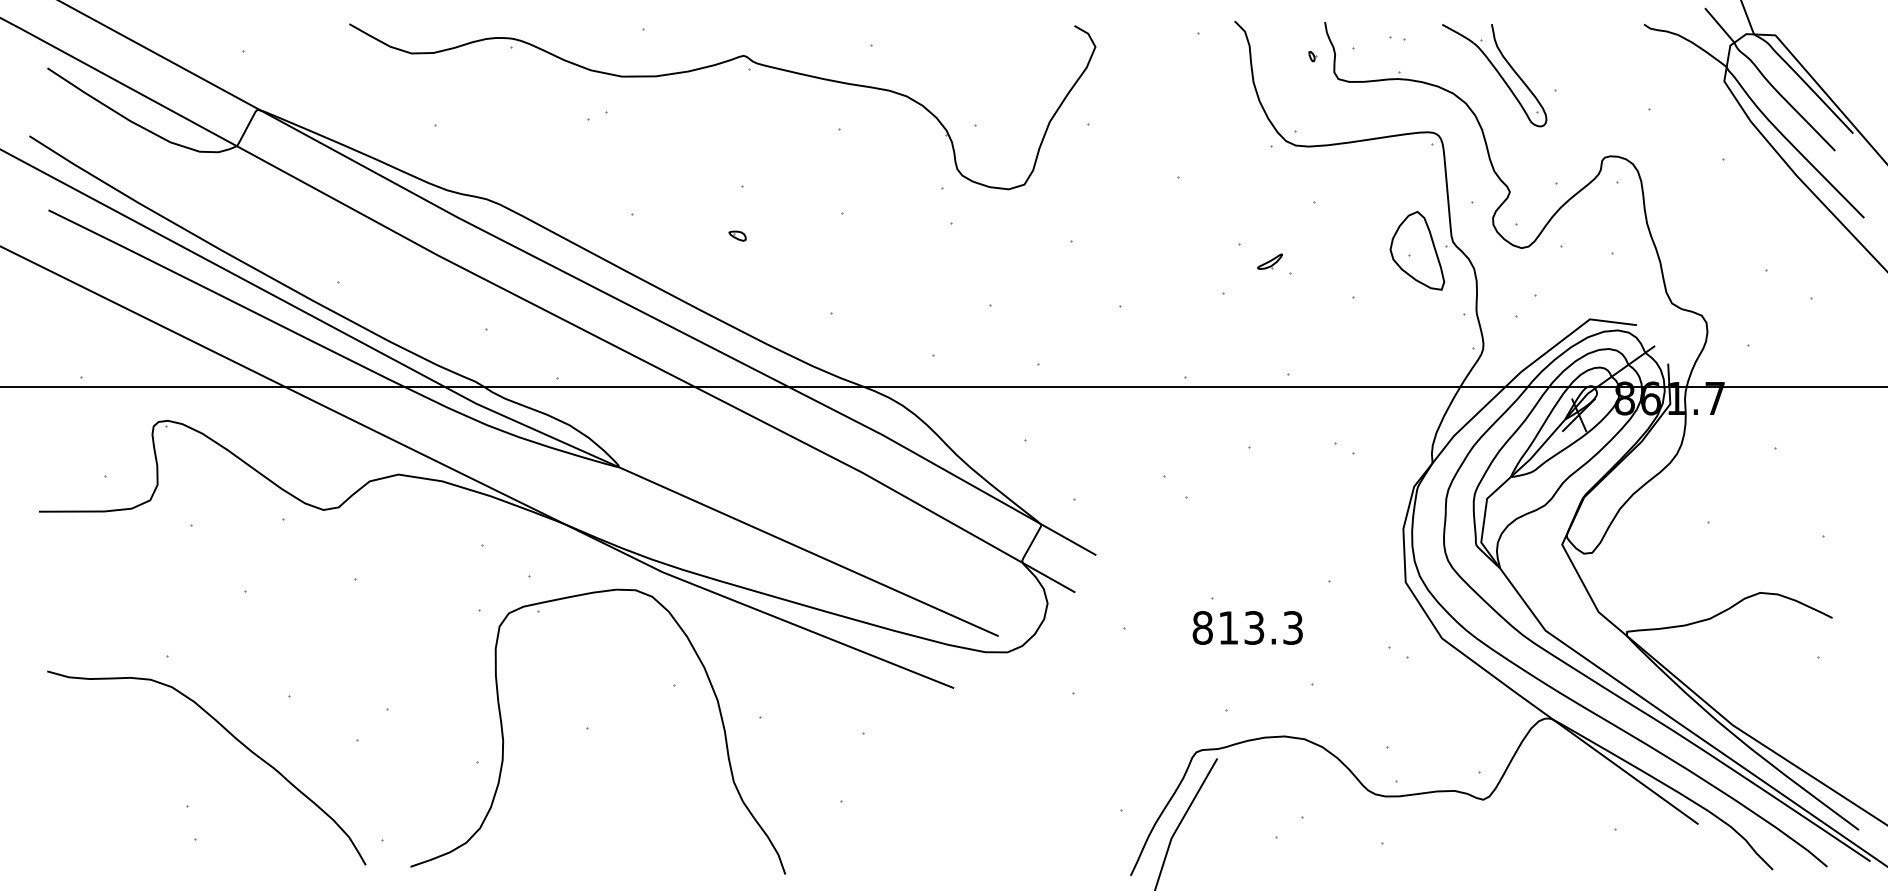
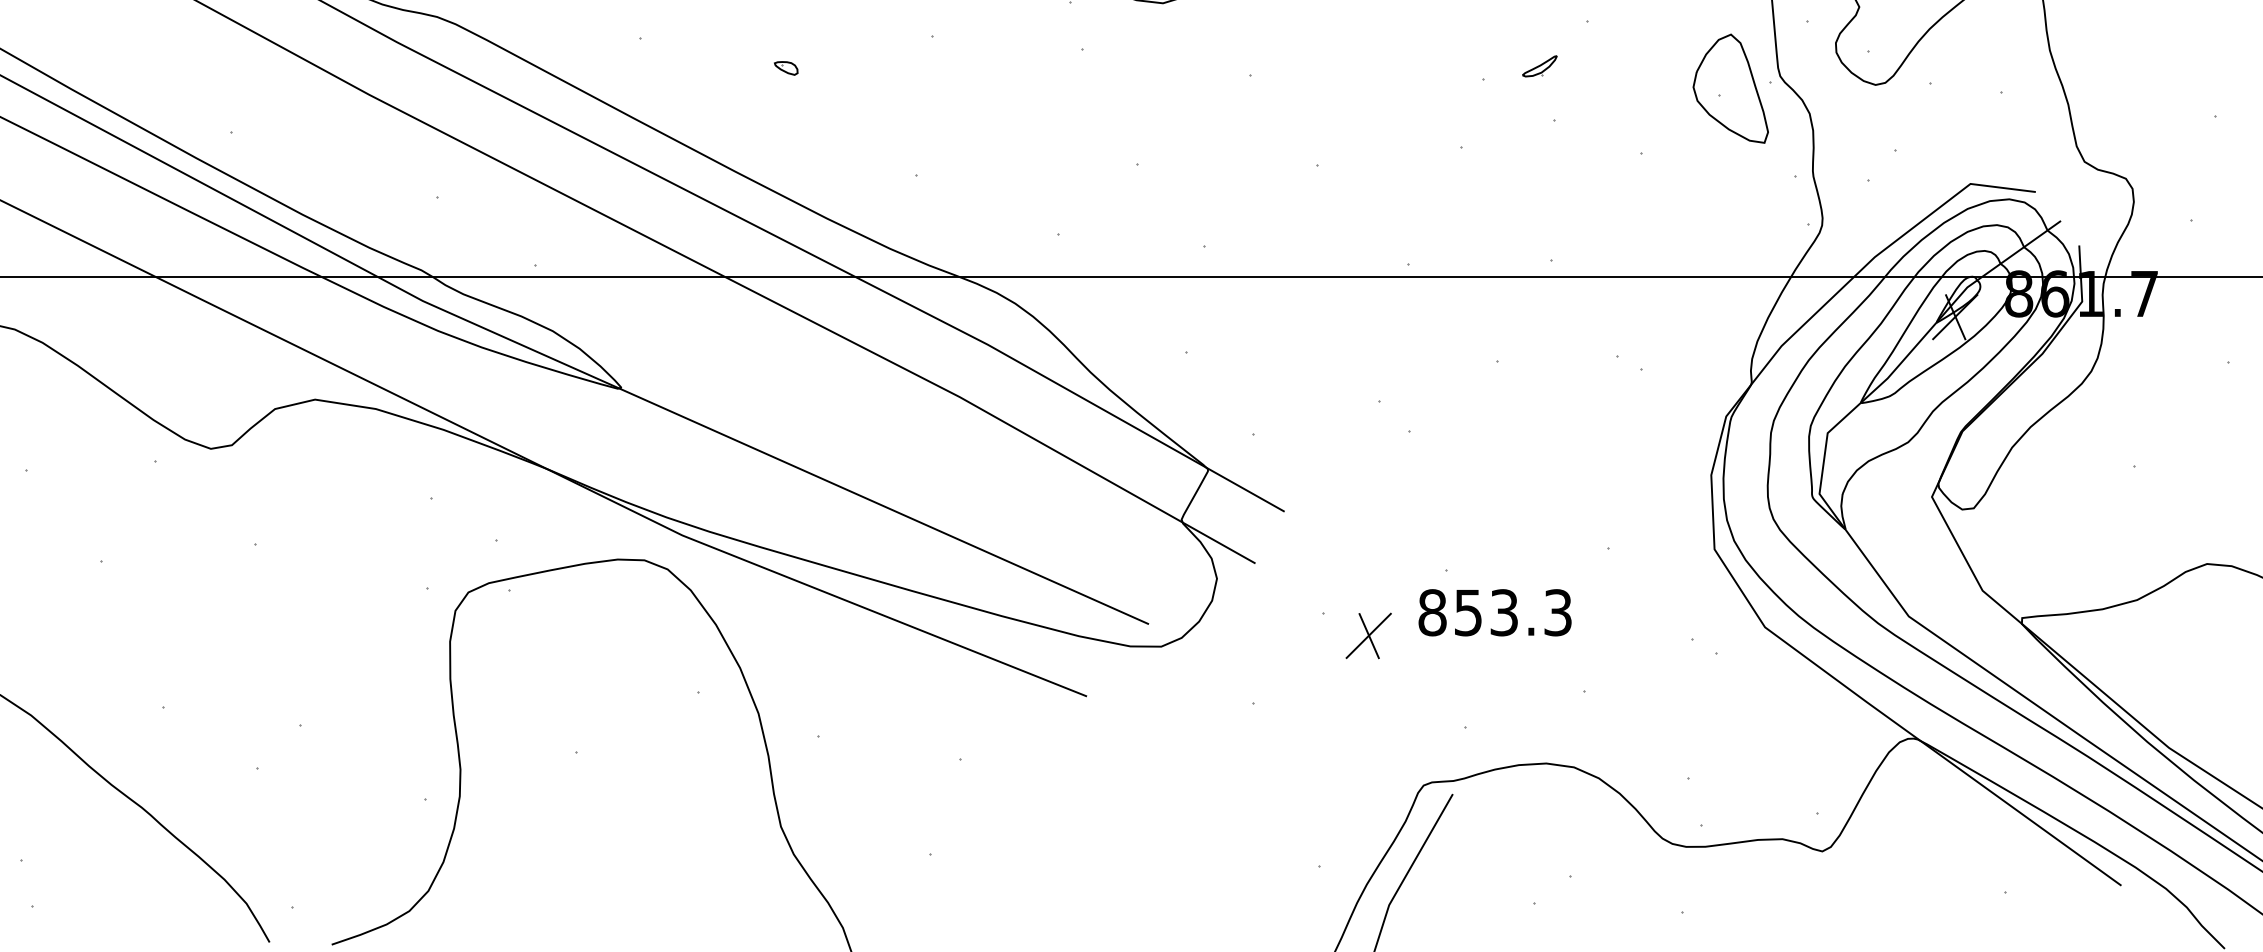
part: (1269, 261) -> (1539, 66), moved
text: (1227, 627) -> (1466, 612), 813.3 -> 853.3
part: (1156, 644) -> (1368, 635), added

